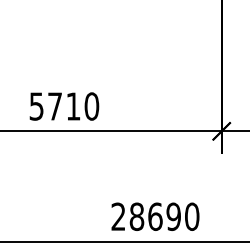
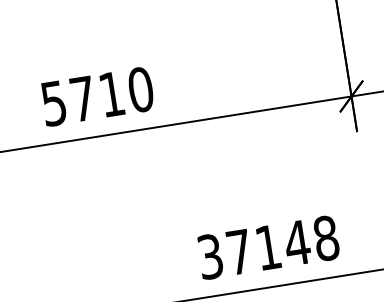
text: (155, 216) -> (268, 247), 28690 -> 37148

